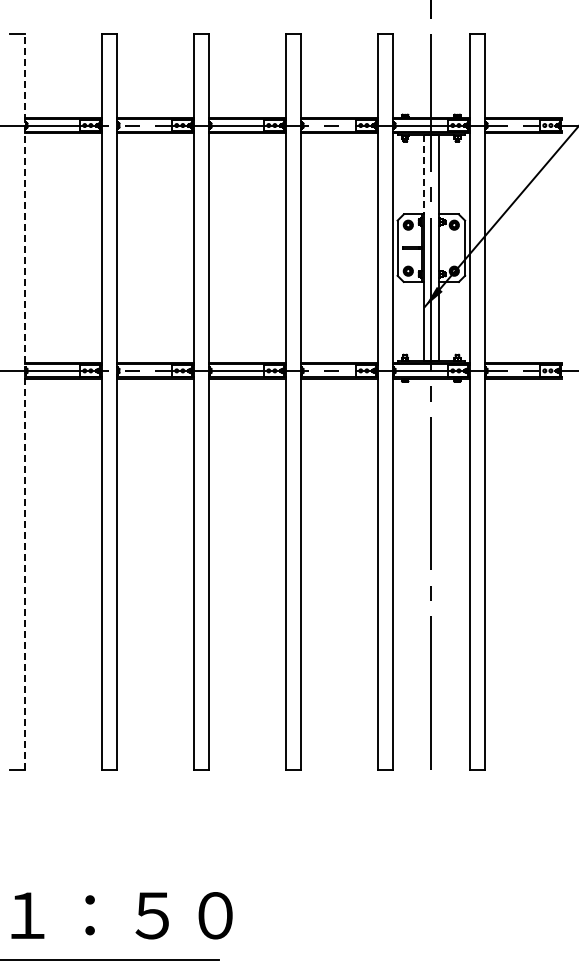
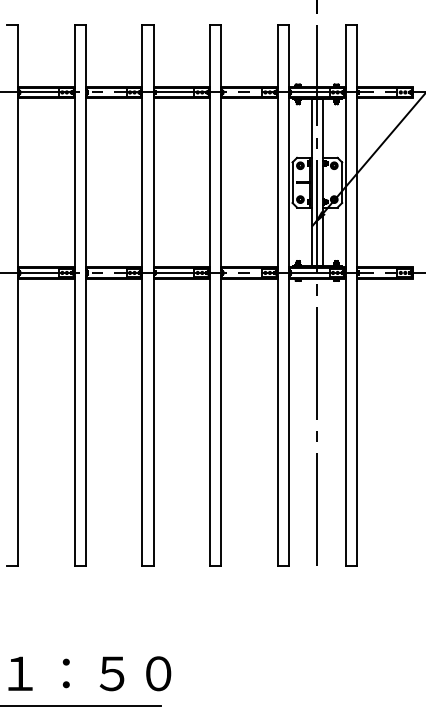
line: (423, 174) -> (311, 128), dashed -> solid
line: (24, 401) -> (18, 295), dashed -> solid

